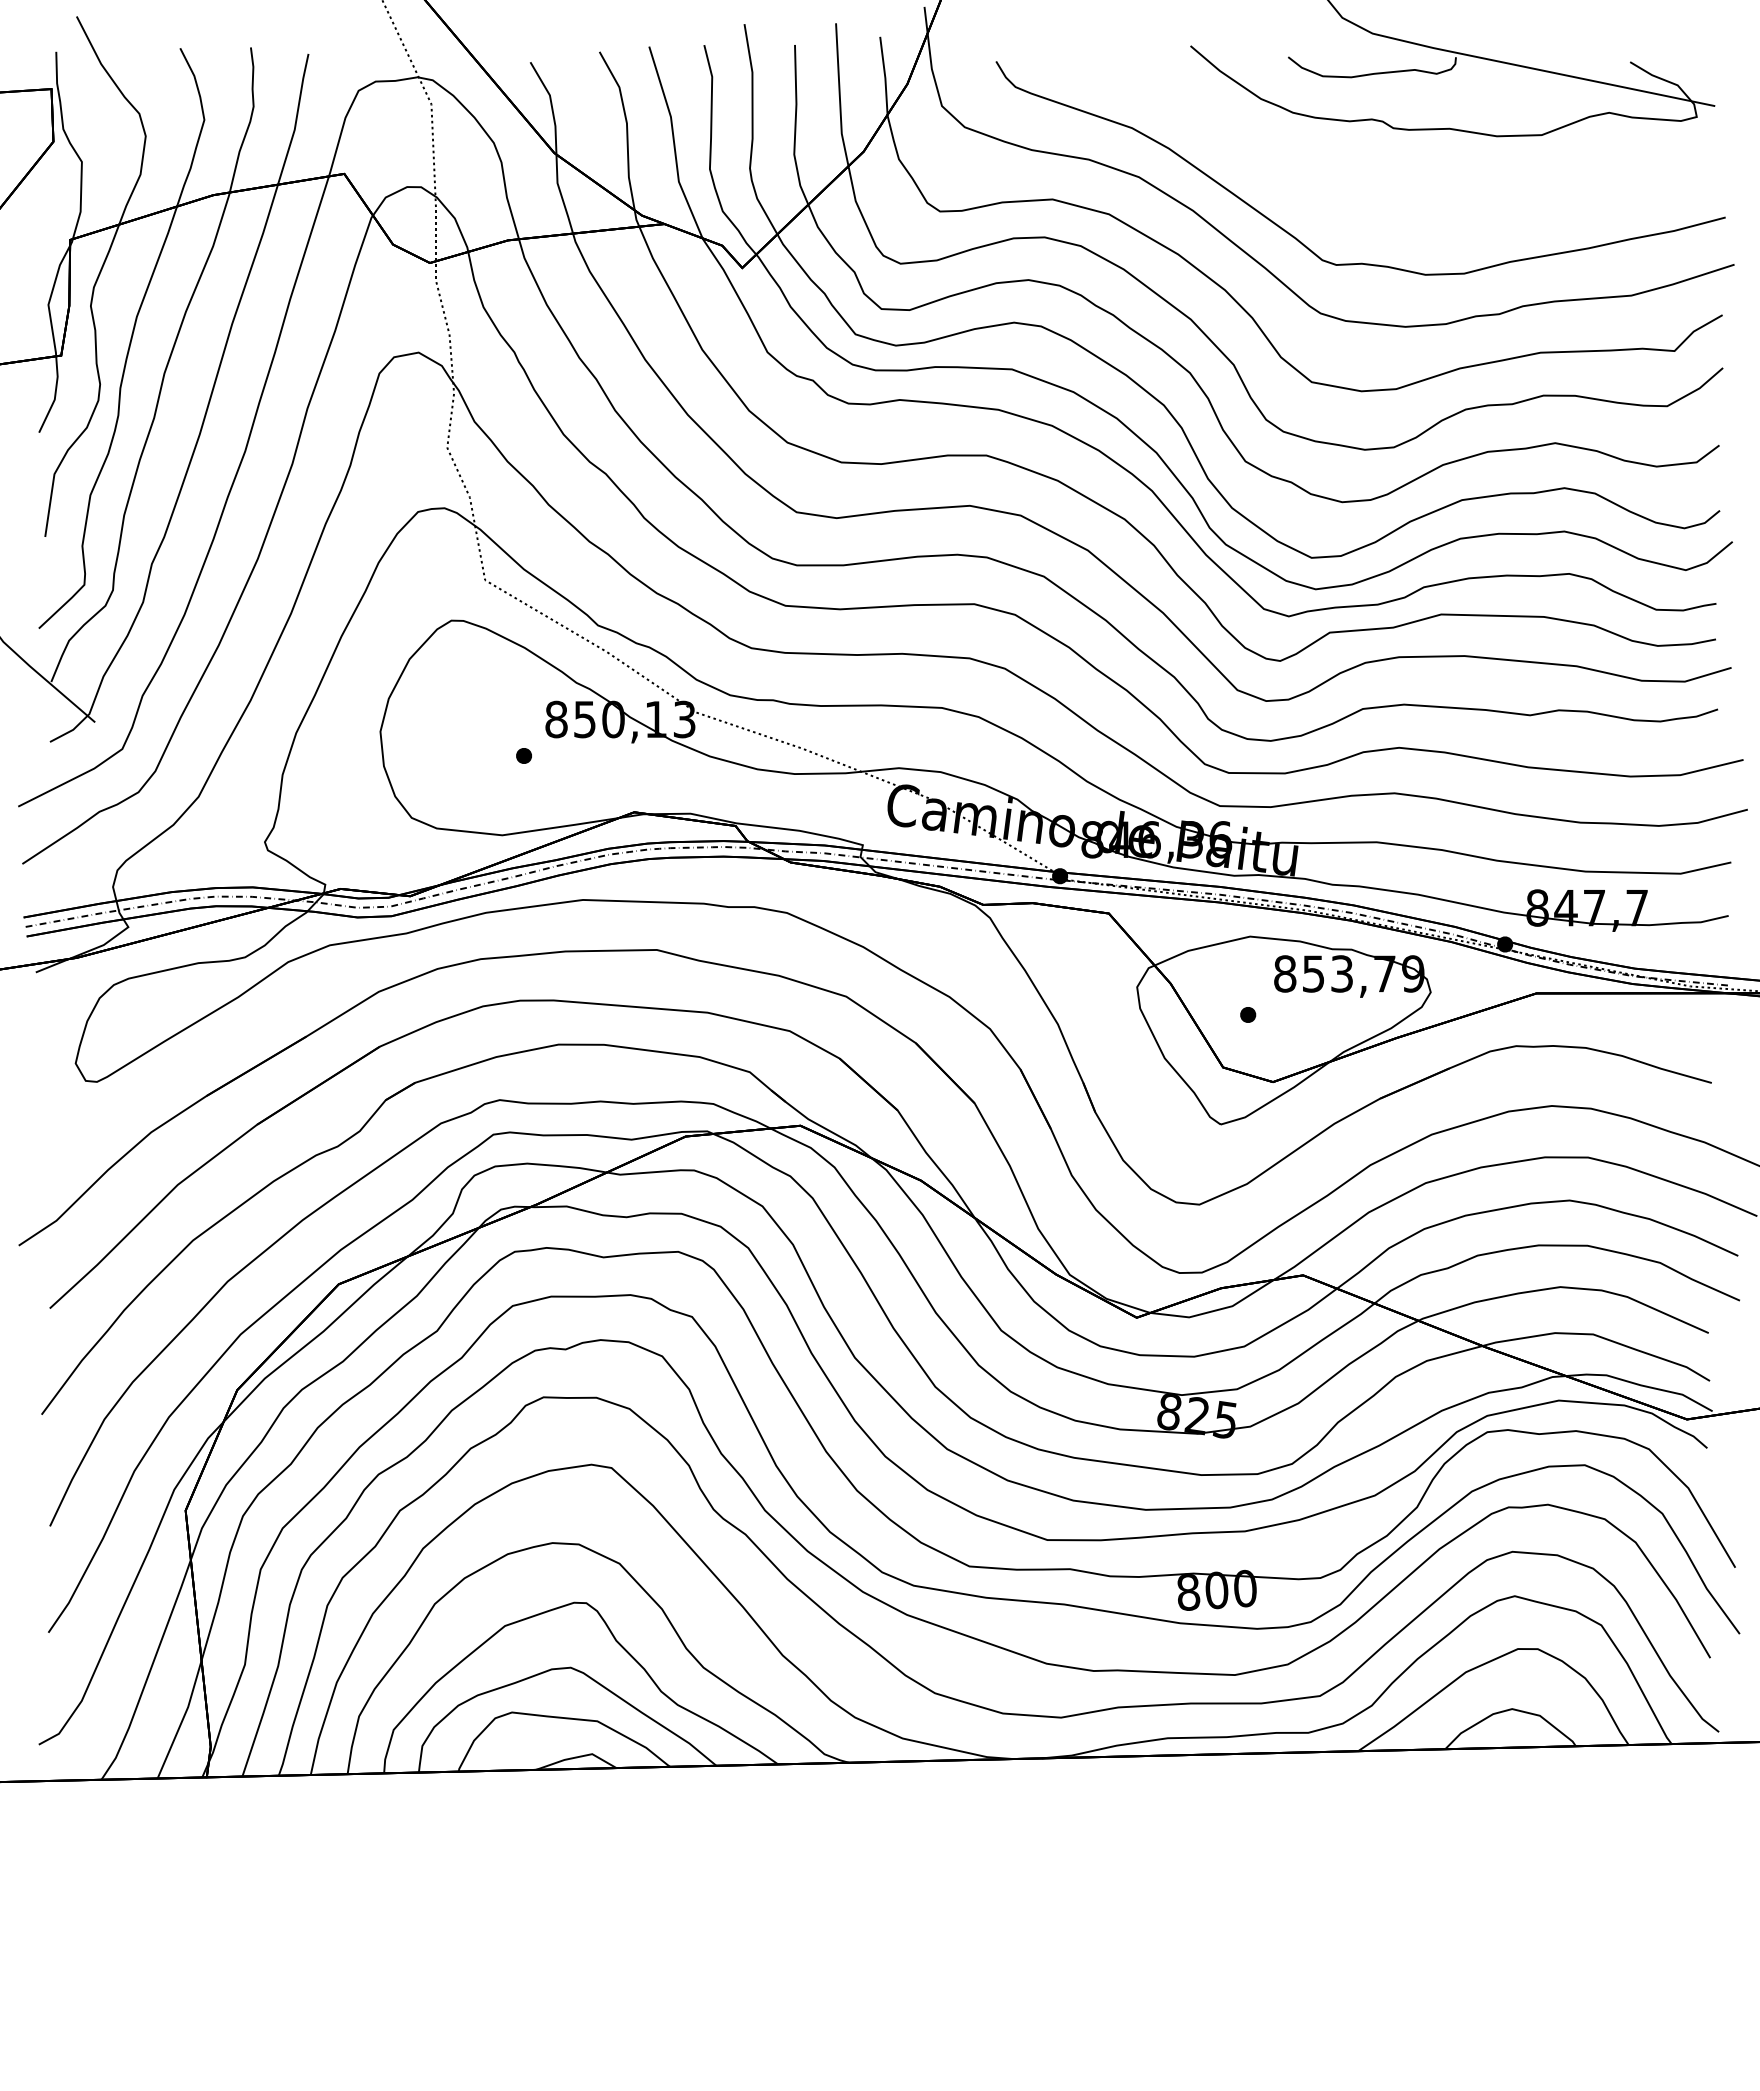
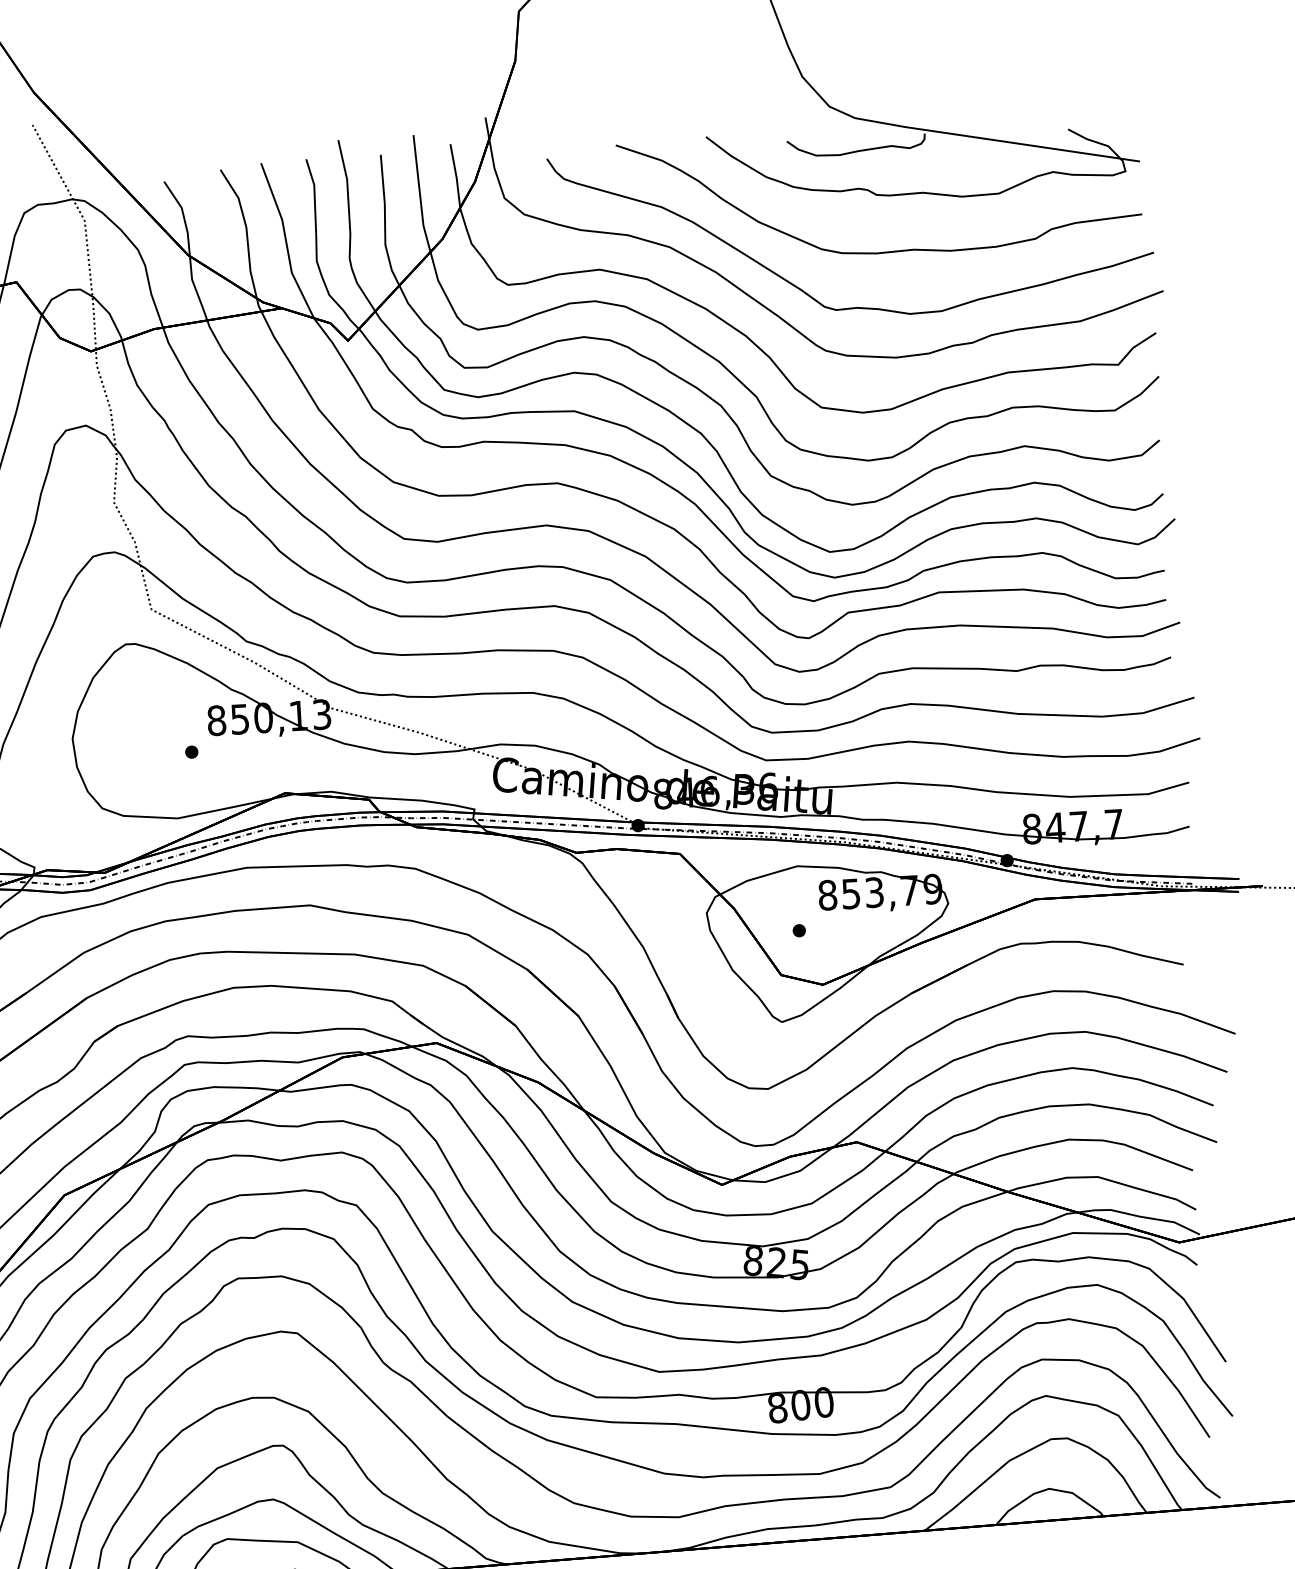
curve: (1397, 197) -> (883, 251), added

